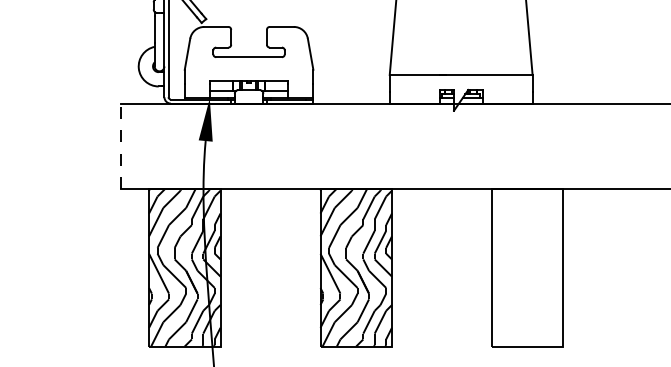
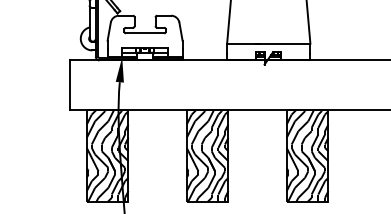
line: (121, 146) -> (70, 85), dashed -> solid
hatch: (527, 268) -> (307, 156), added

